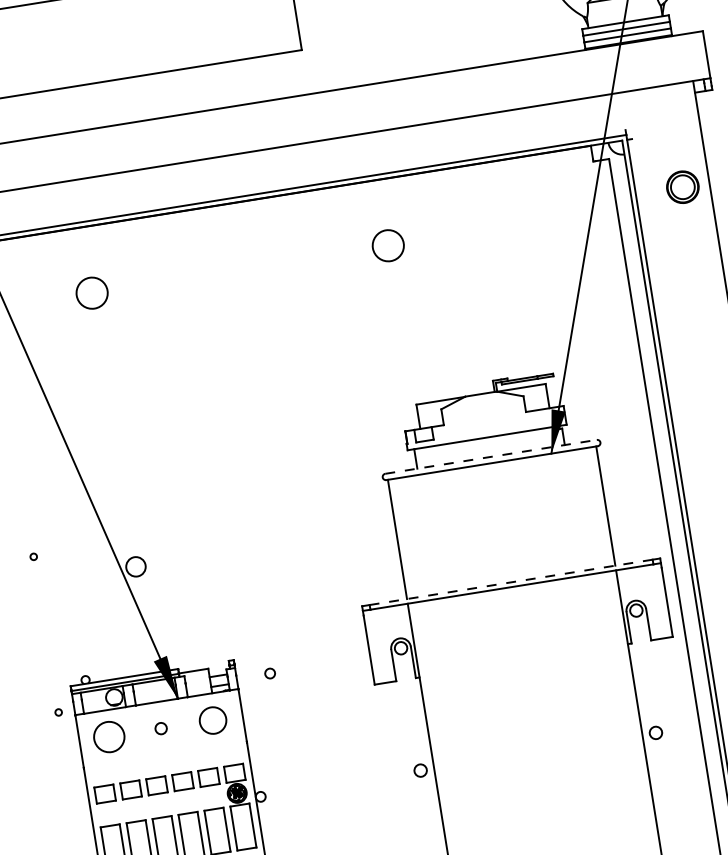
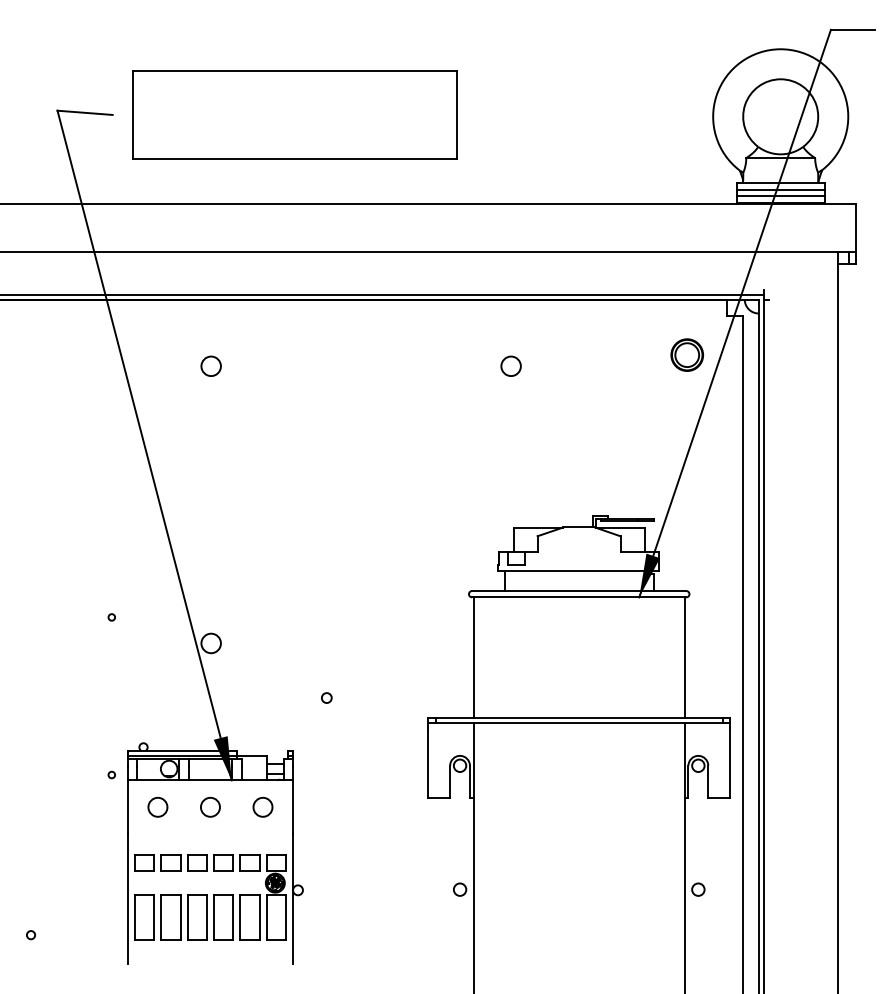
part: (682, 186) -> (686, 354), moved
circle: (387, 246) -> (510, 366), size x0.62
circle: (91, 293) -> (210, 366), size x0.62
line: (491, 457) -> (579, 591), dashed -> solid
line: (510, 582) -> (578, 718), dashed -> solid
circle: (269, 673) -> (326, 697), moved
circle: (212, 719) -> (262, 806), size x0.71
circle: (161, 727) -> (210, 806), size x1.67
circle: (108, 736) -> (157, 806), size x0.62

